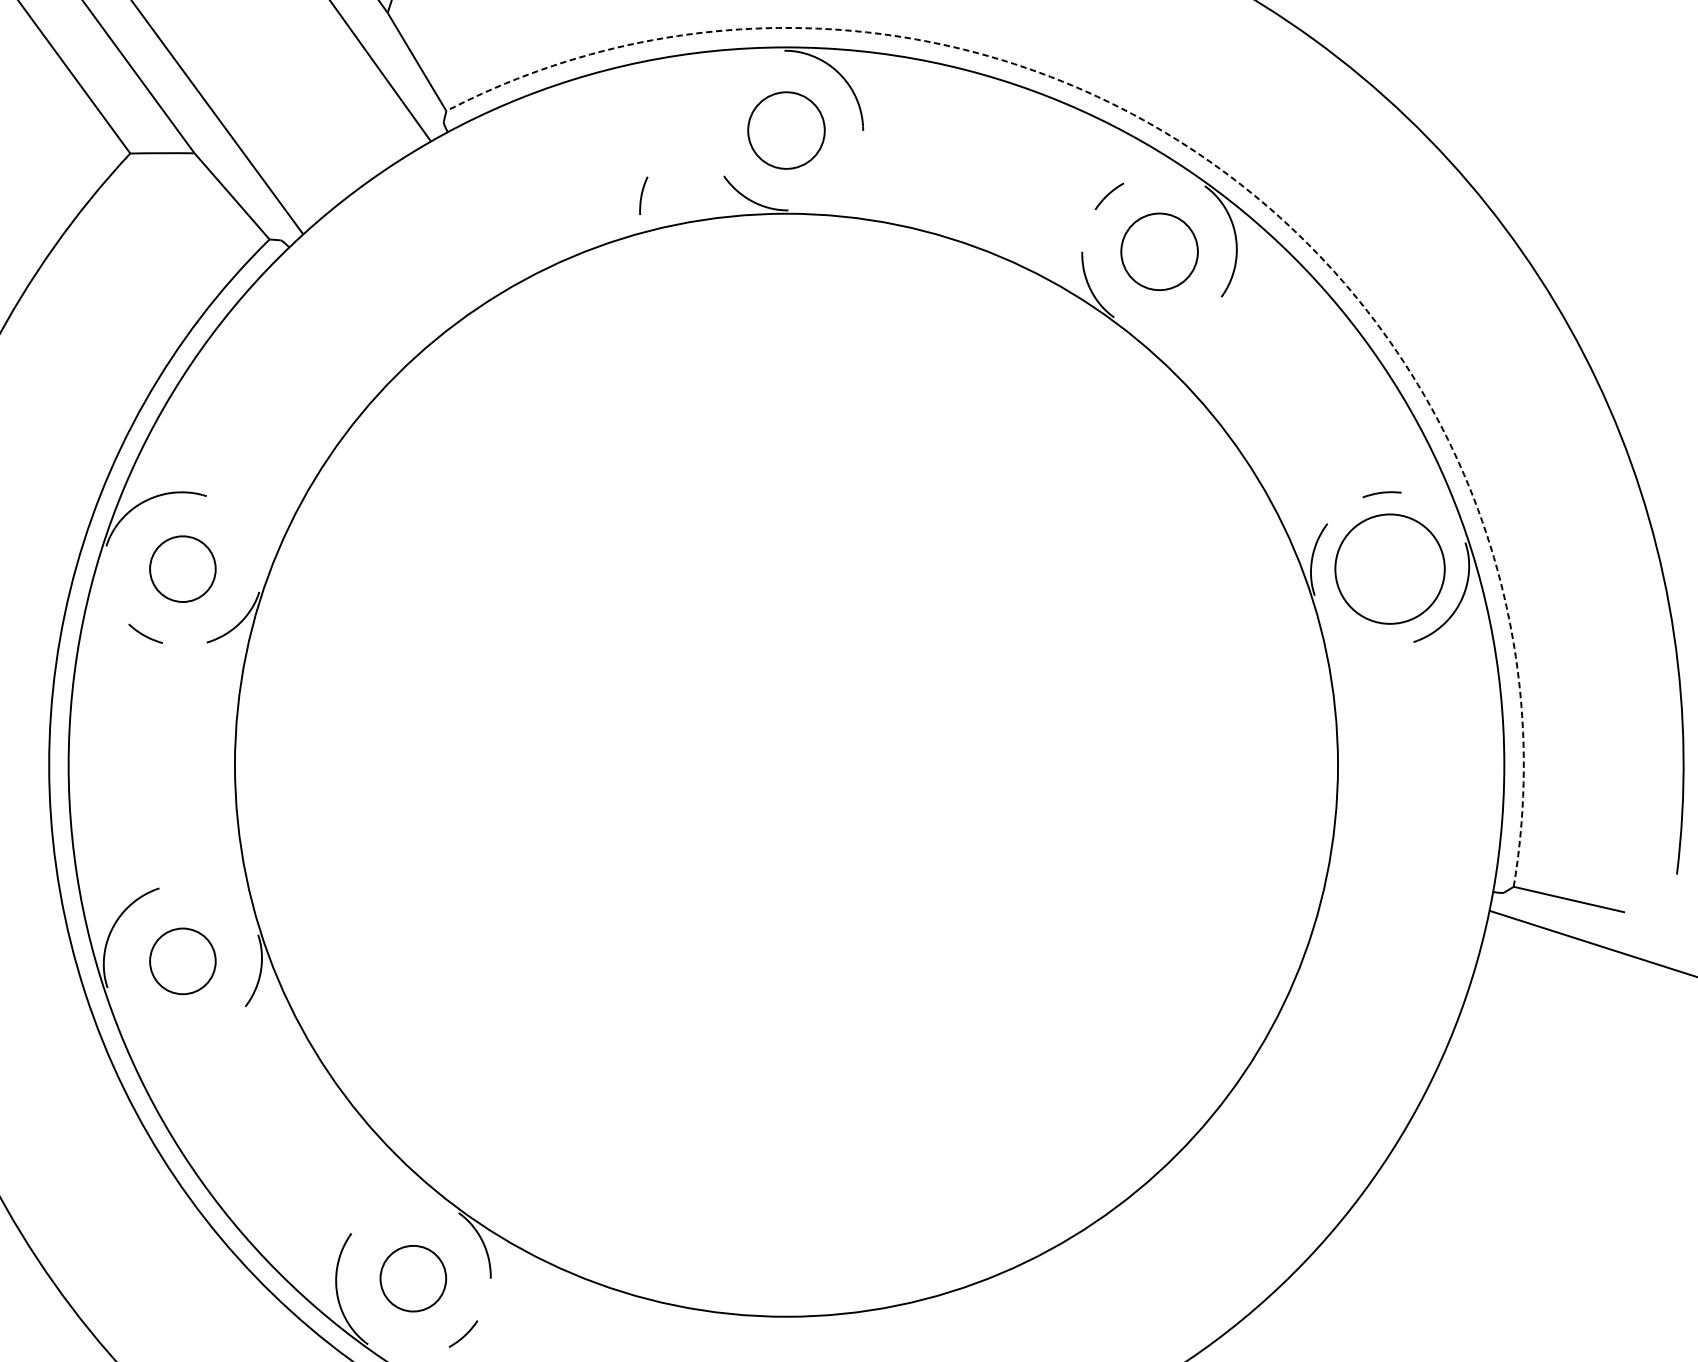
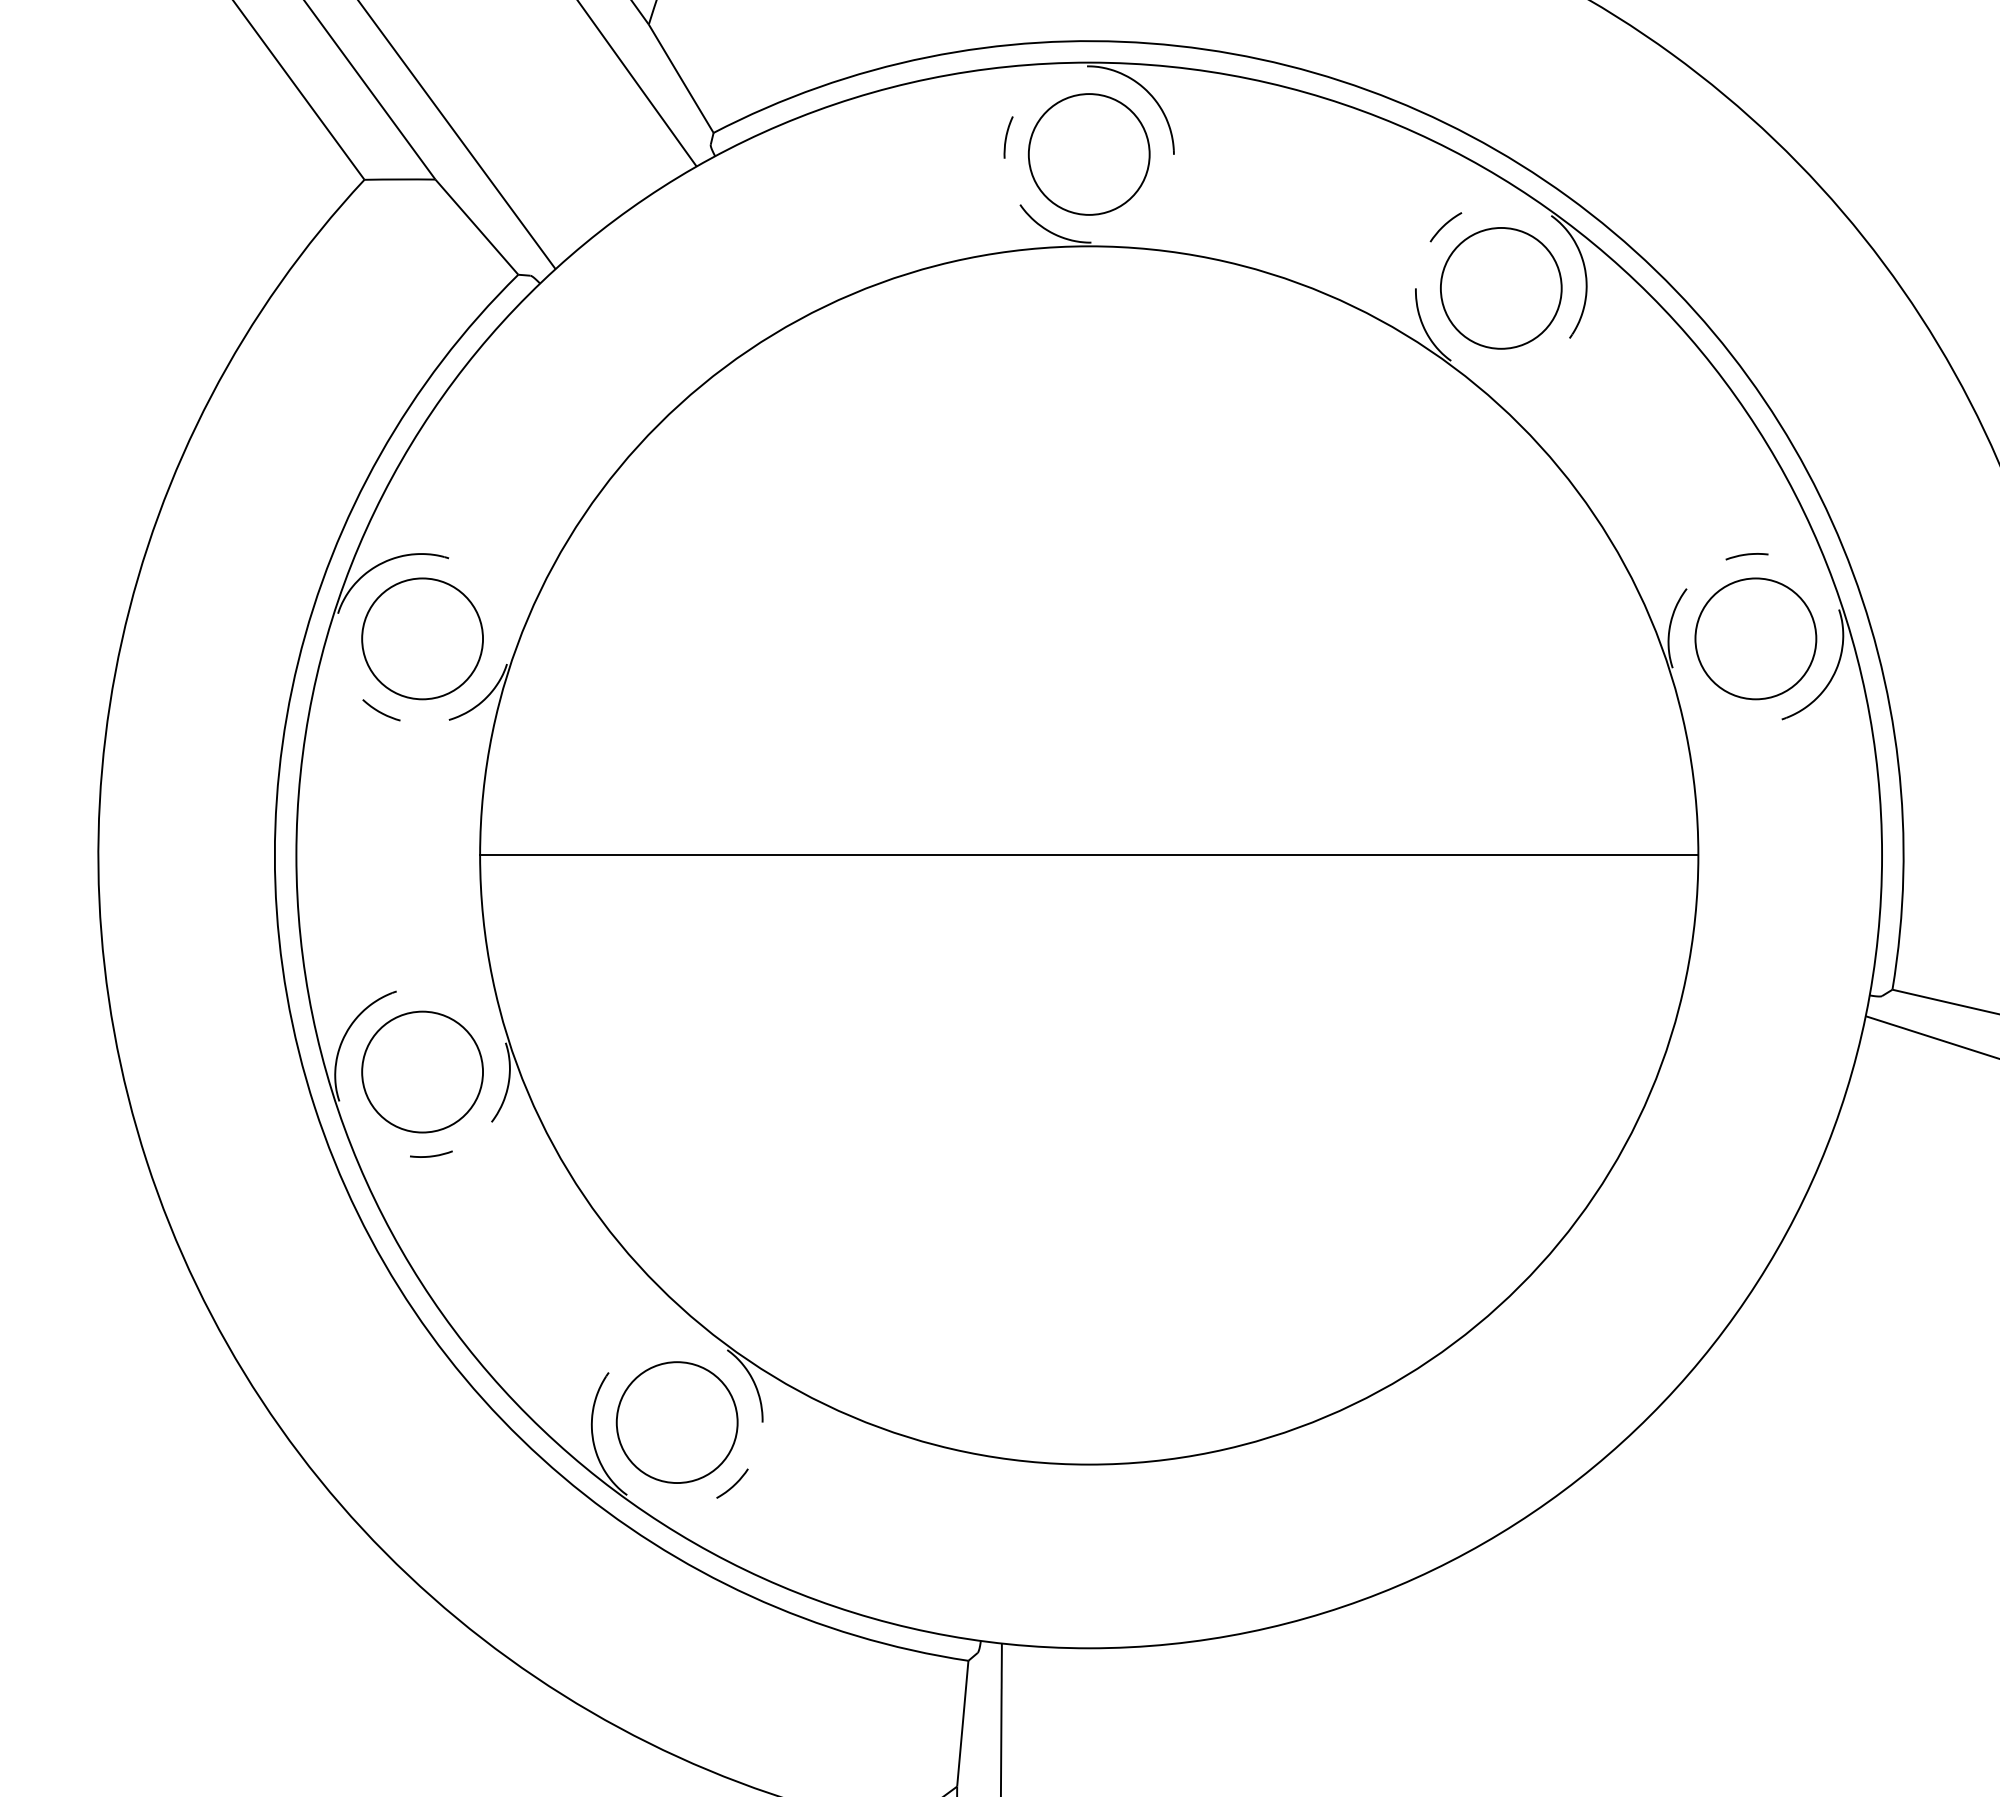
circle: (785, 130) -> (1088, 154), size x1.43
arc: (1220, 168) -> (1568, 196), dashed -> solid
curve: (642, 195) -> (1007, 137), moved
circle: (1159, 251) -> (1501, 288), size x1.43
circle: (182, 568) -> (422, 638), size x1.67
line: (786, 765) -> (1089, 855), added
circle: (182, 960) -> (422, 1071), size x1.67
curve: (190, 1036) -> (431, 1155), added
circle: (412, 1278) -> (676, 1422), size x1.67

